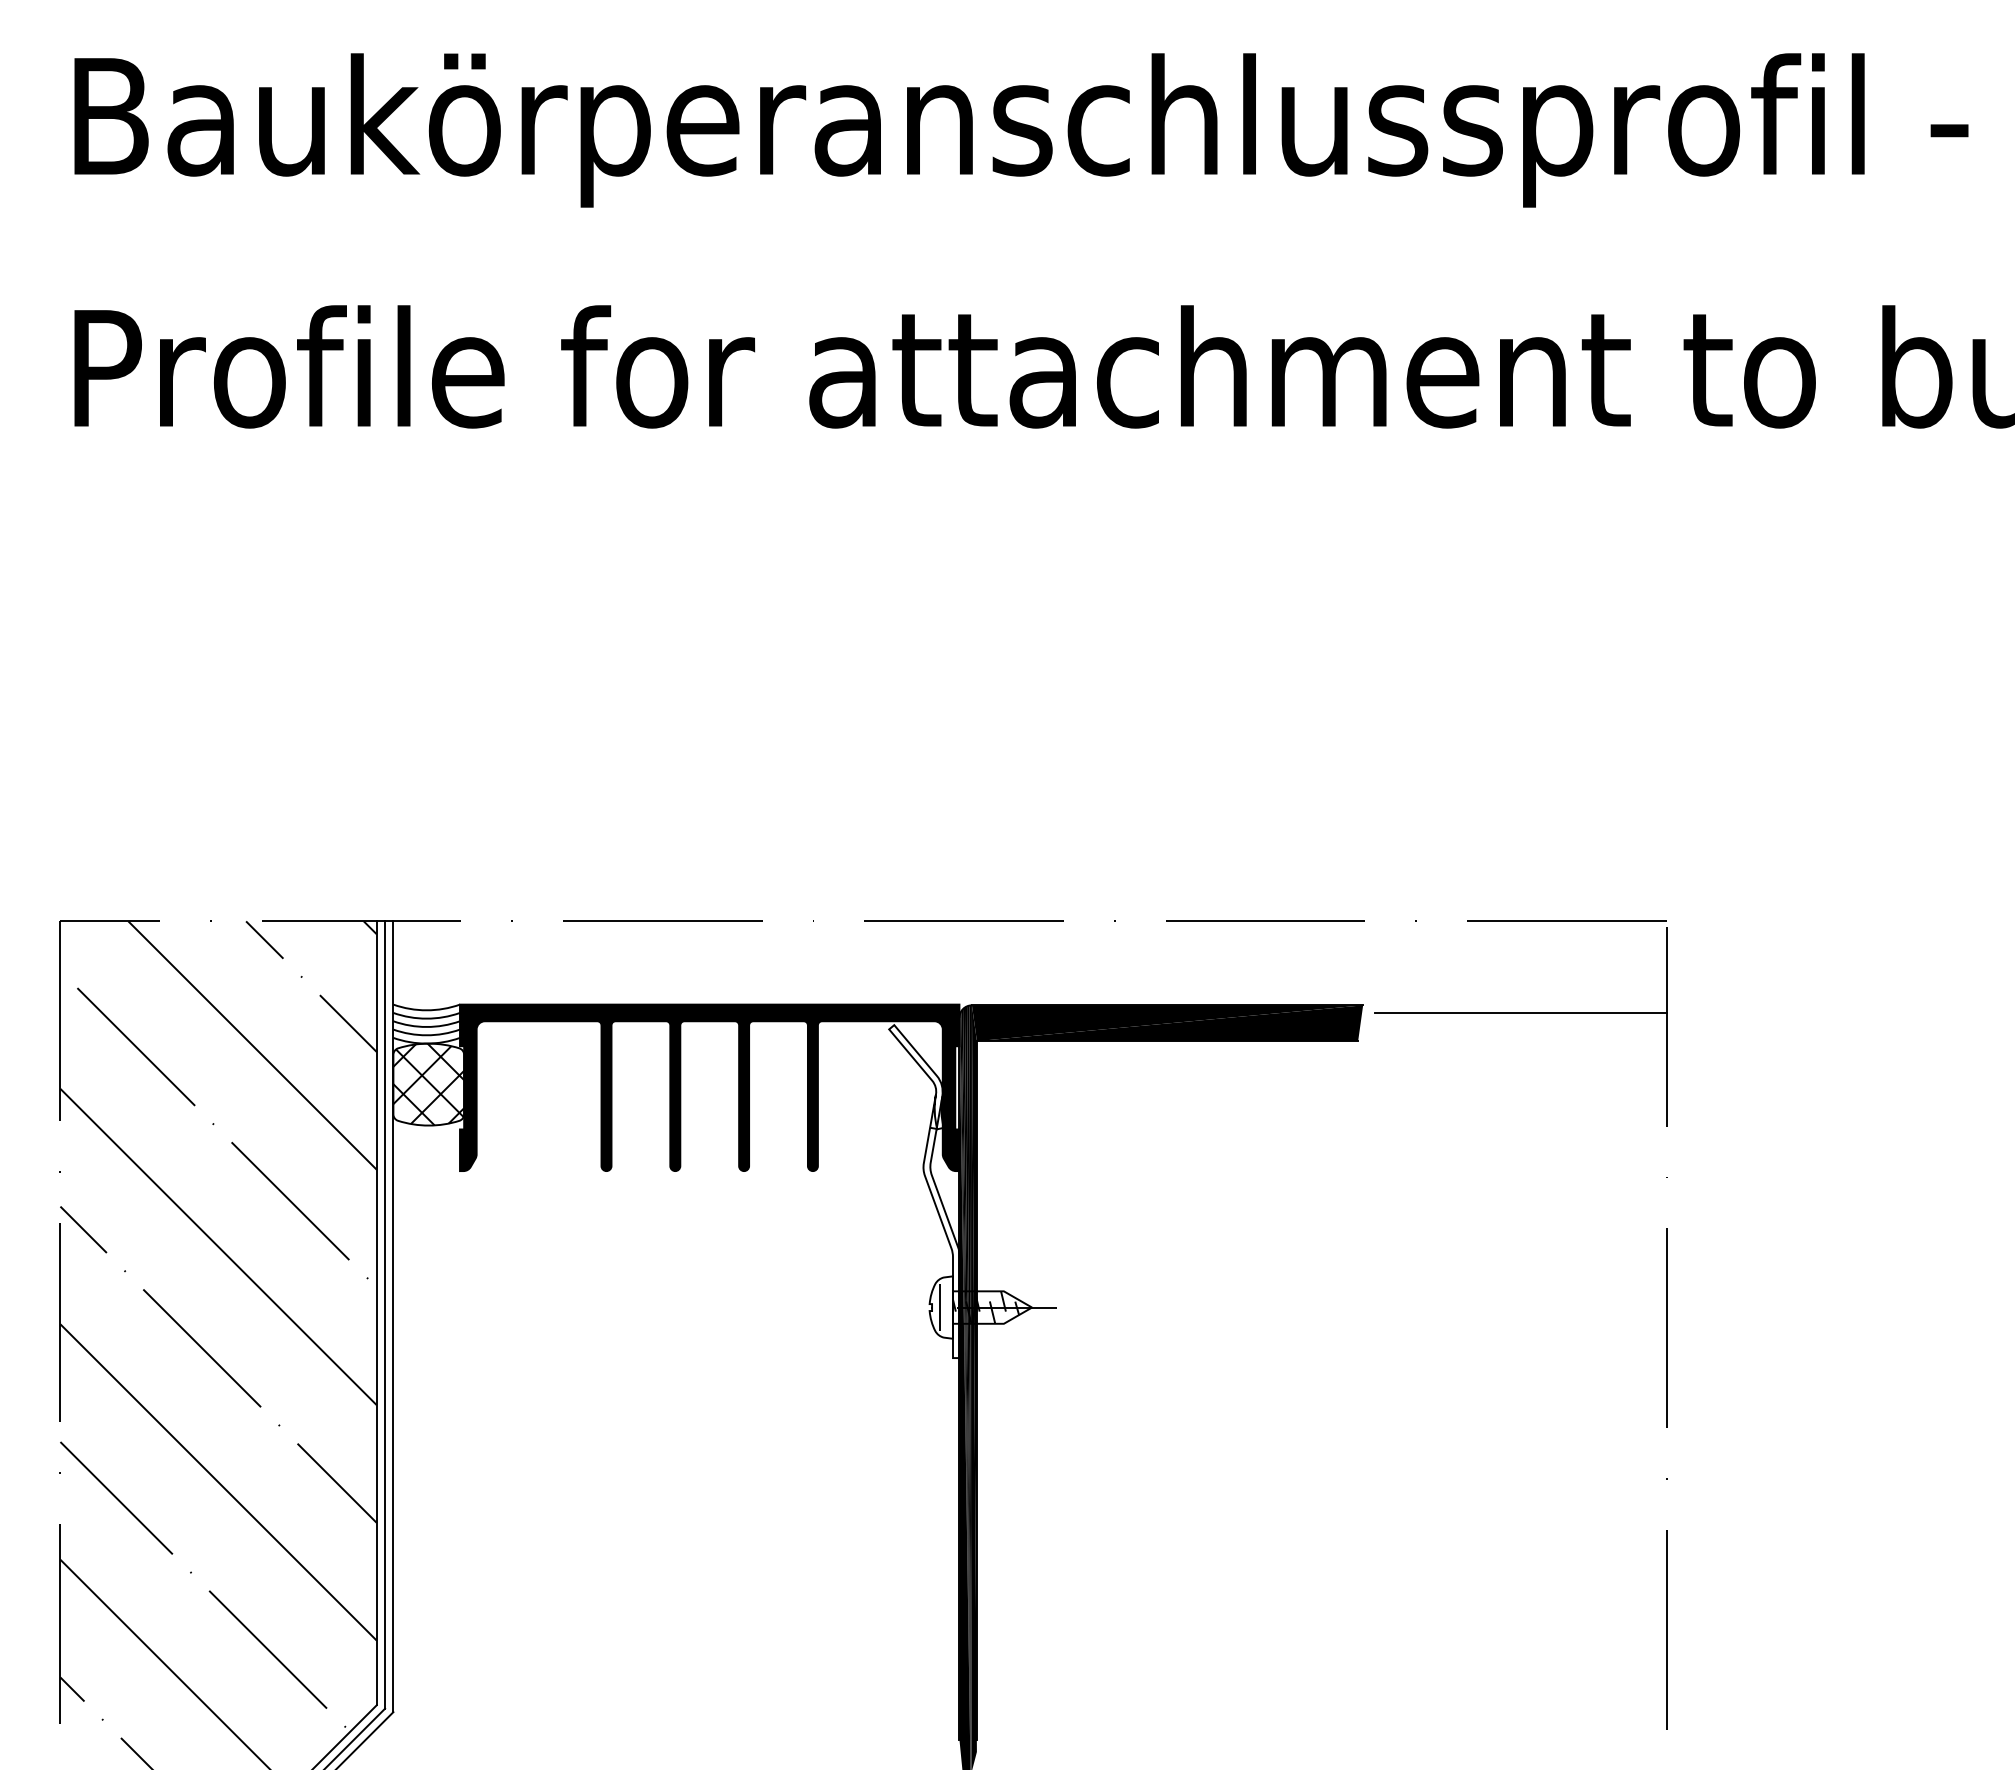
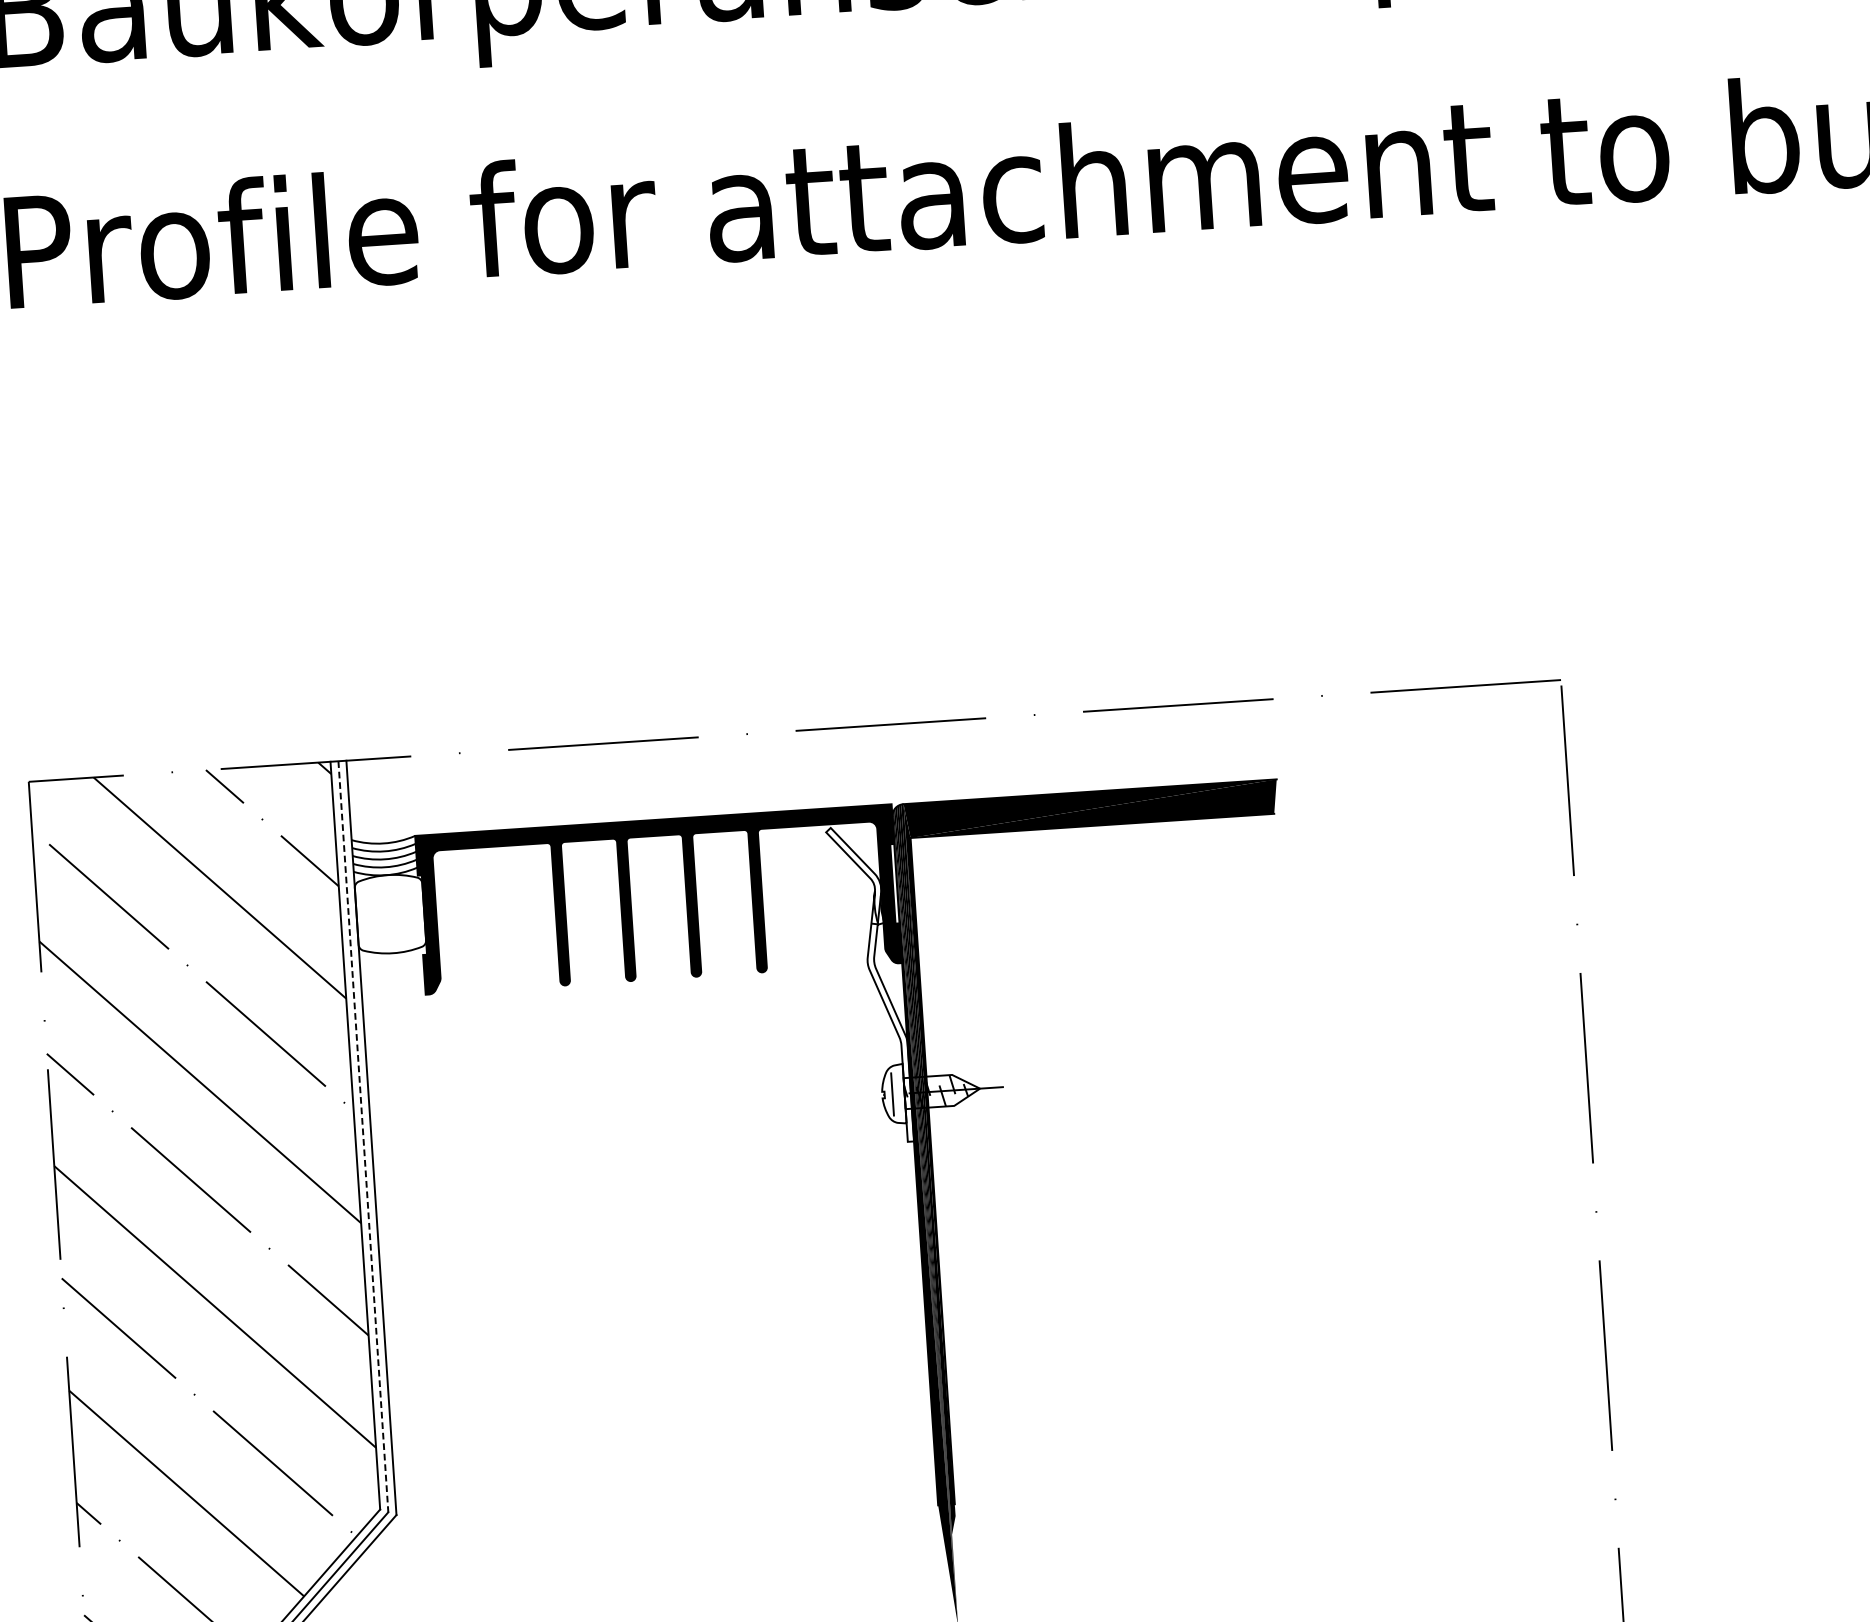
line: (1520, 1012) -> (1427, 776), removed
hatch: (428, 1084) -> (390, 914), removed
line: (385, 1315) -> (363, 1137), solid -> dashed

